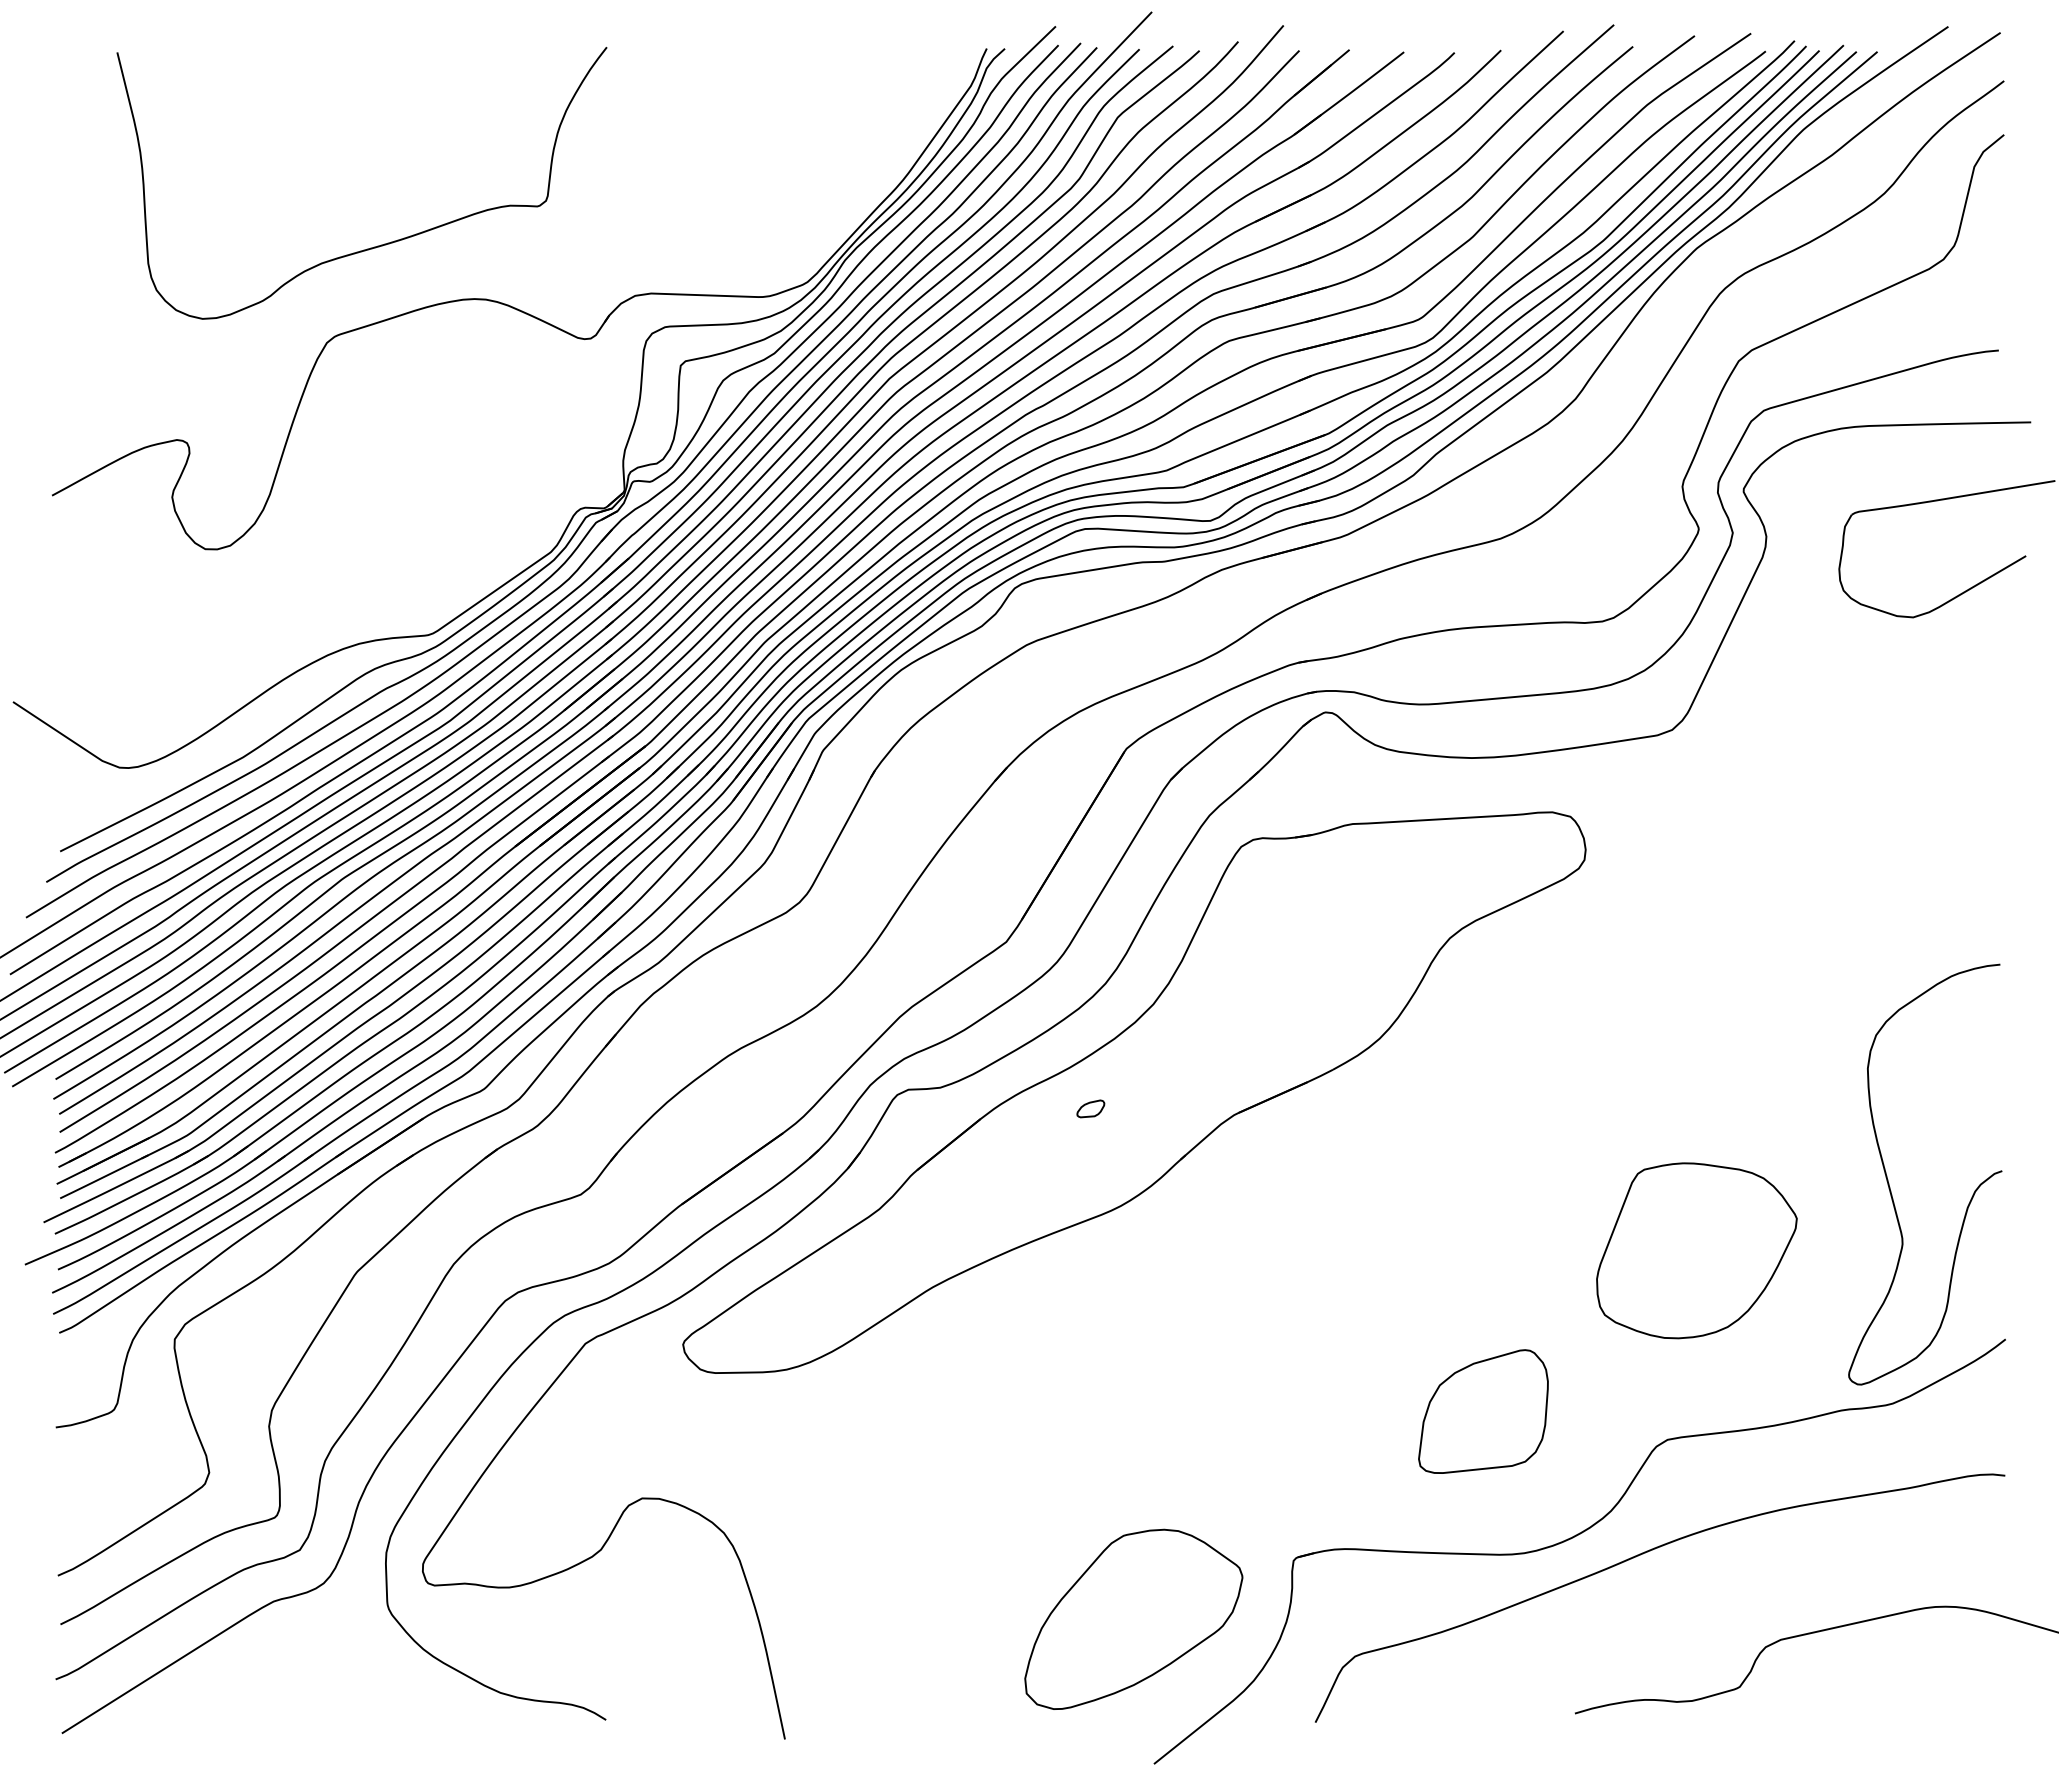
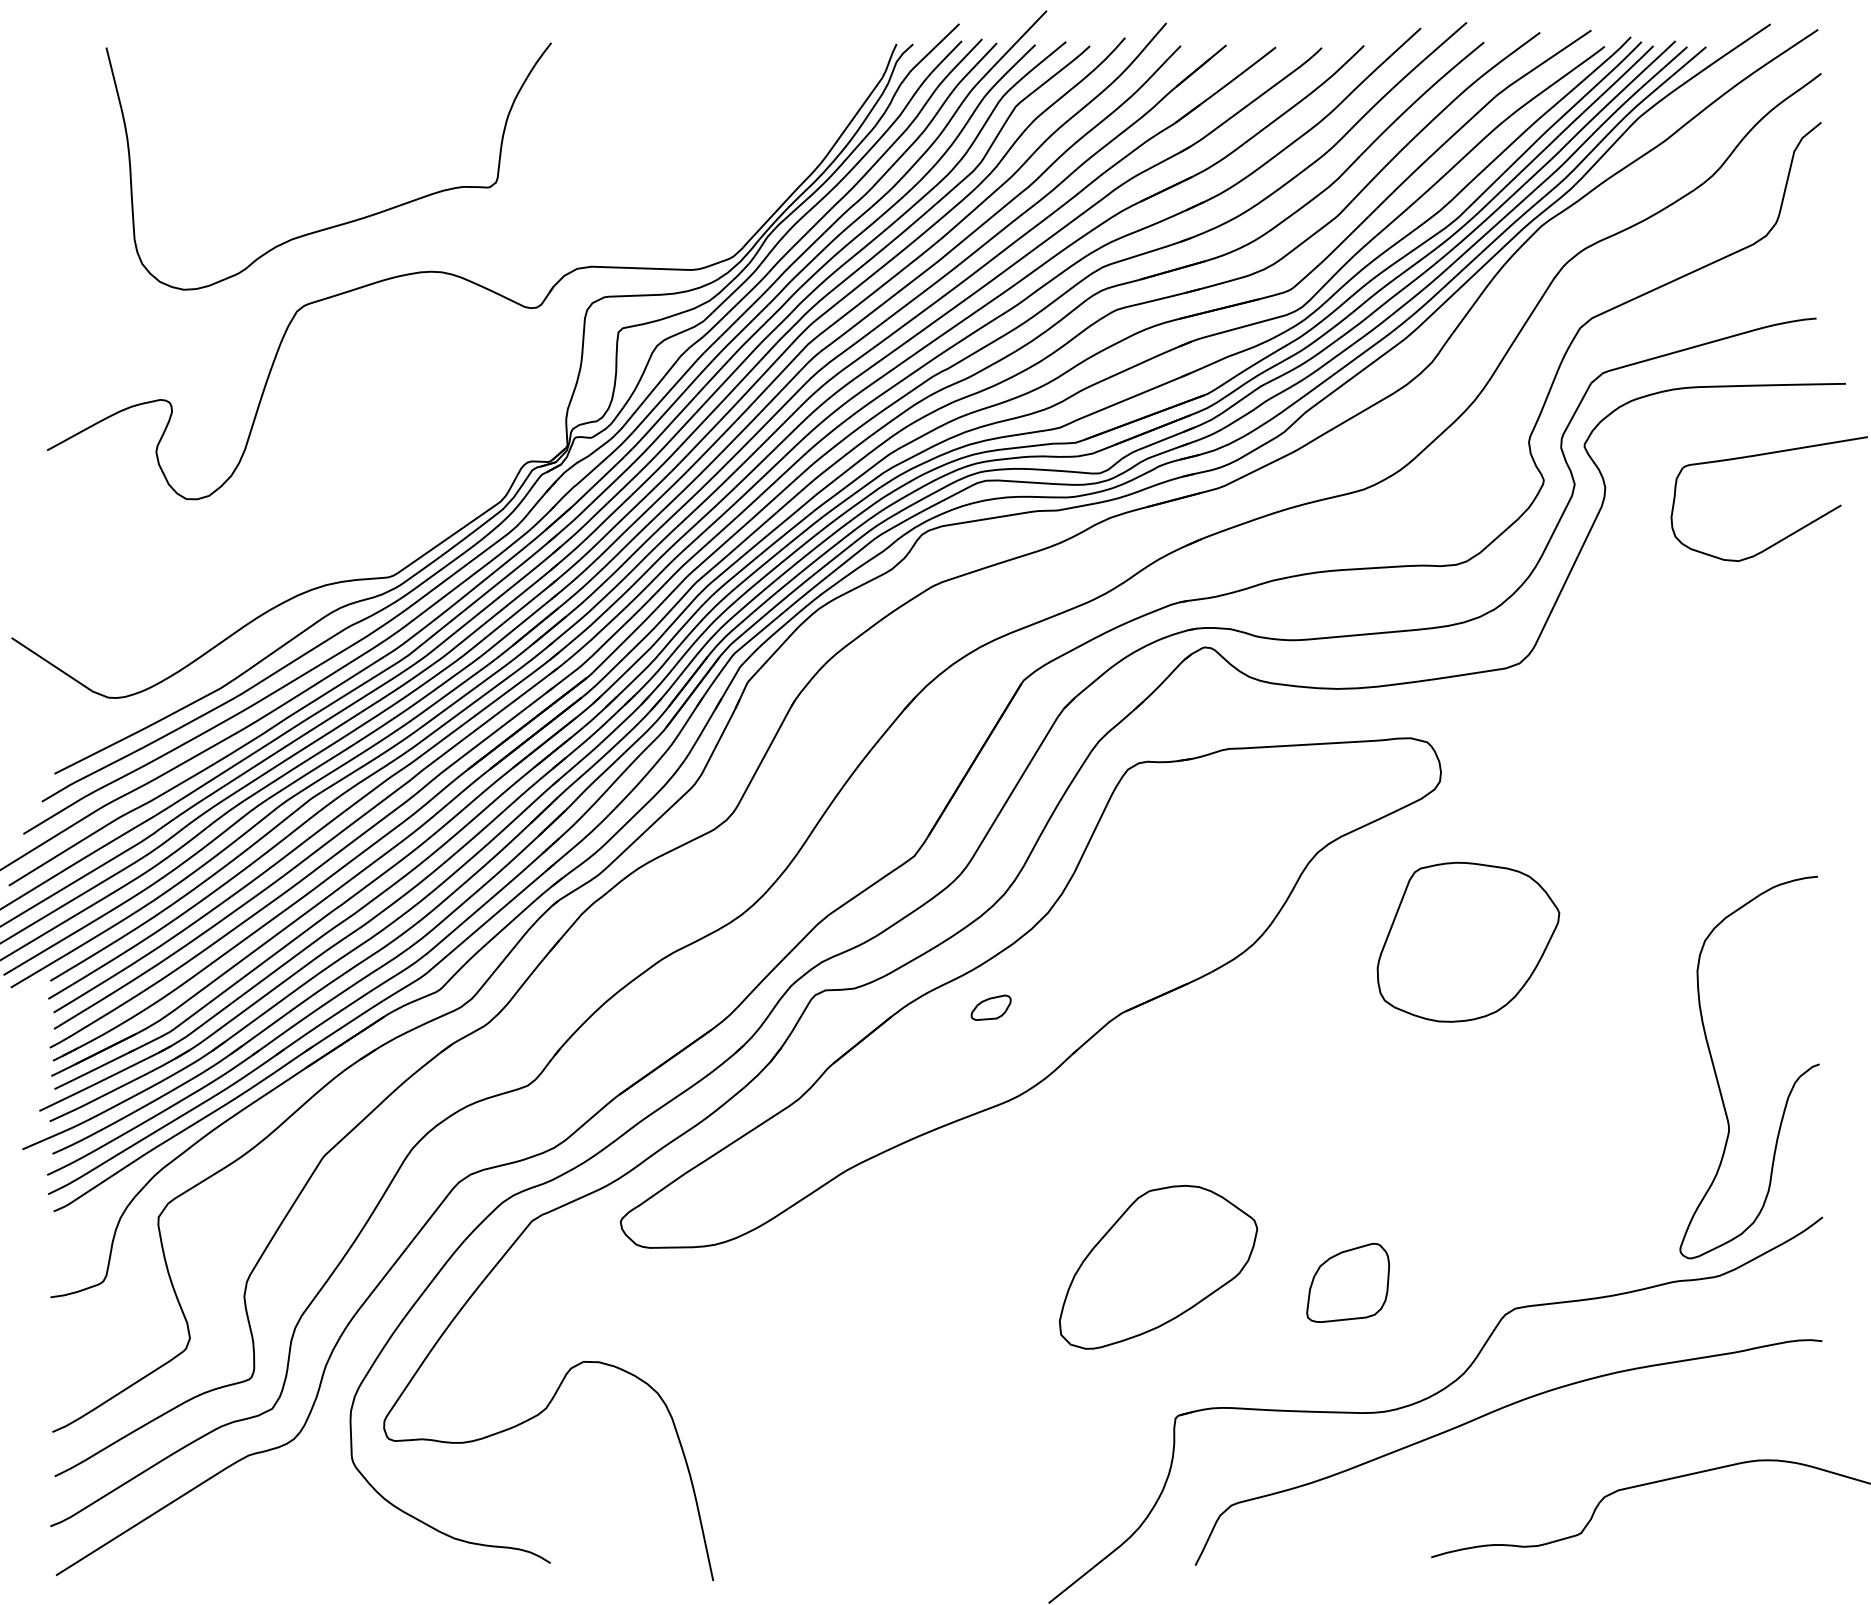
part: (1090, 1108) -> (990, 1007), size x1.6
part: (1696, 1250) -> (1468, 942), moved
part: (1483, 1411) -> (1348, 1282), size x0.7
part: (1133, 1618) -> (1158, 1266), moved

